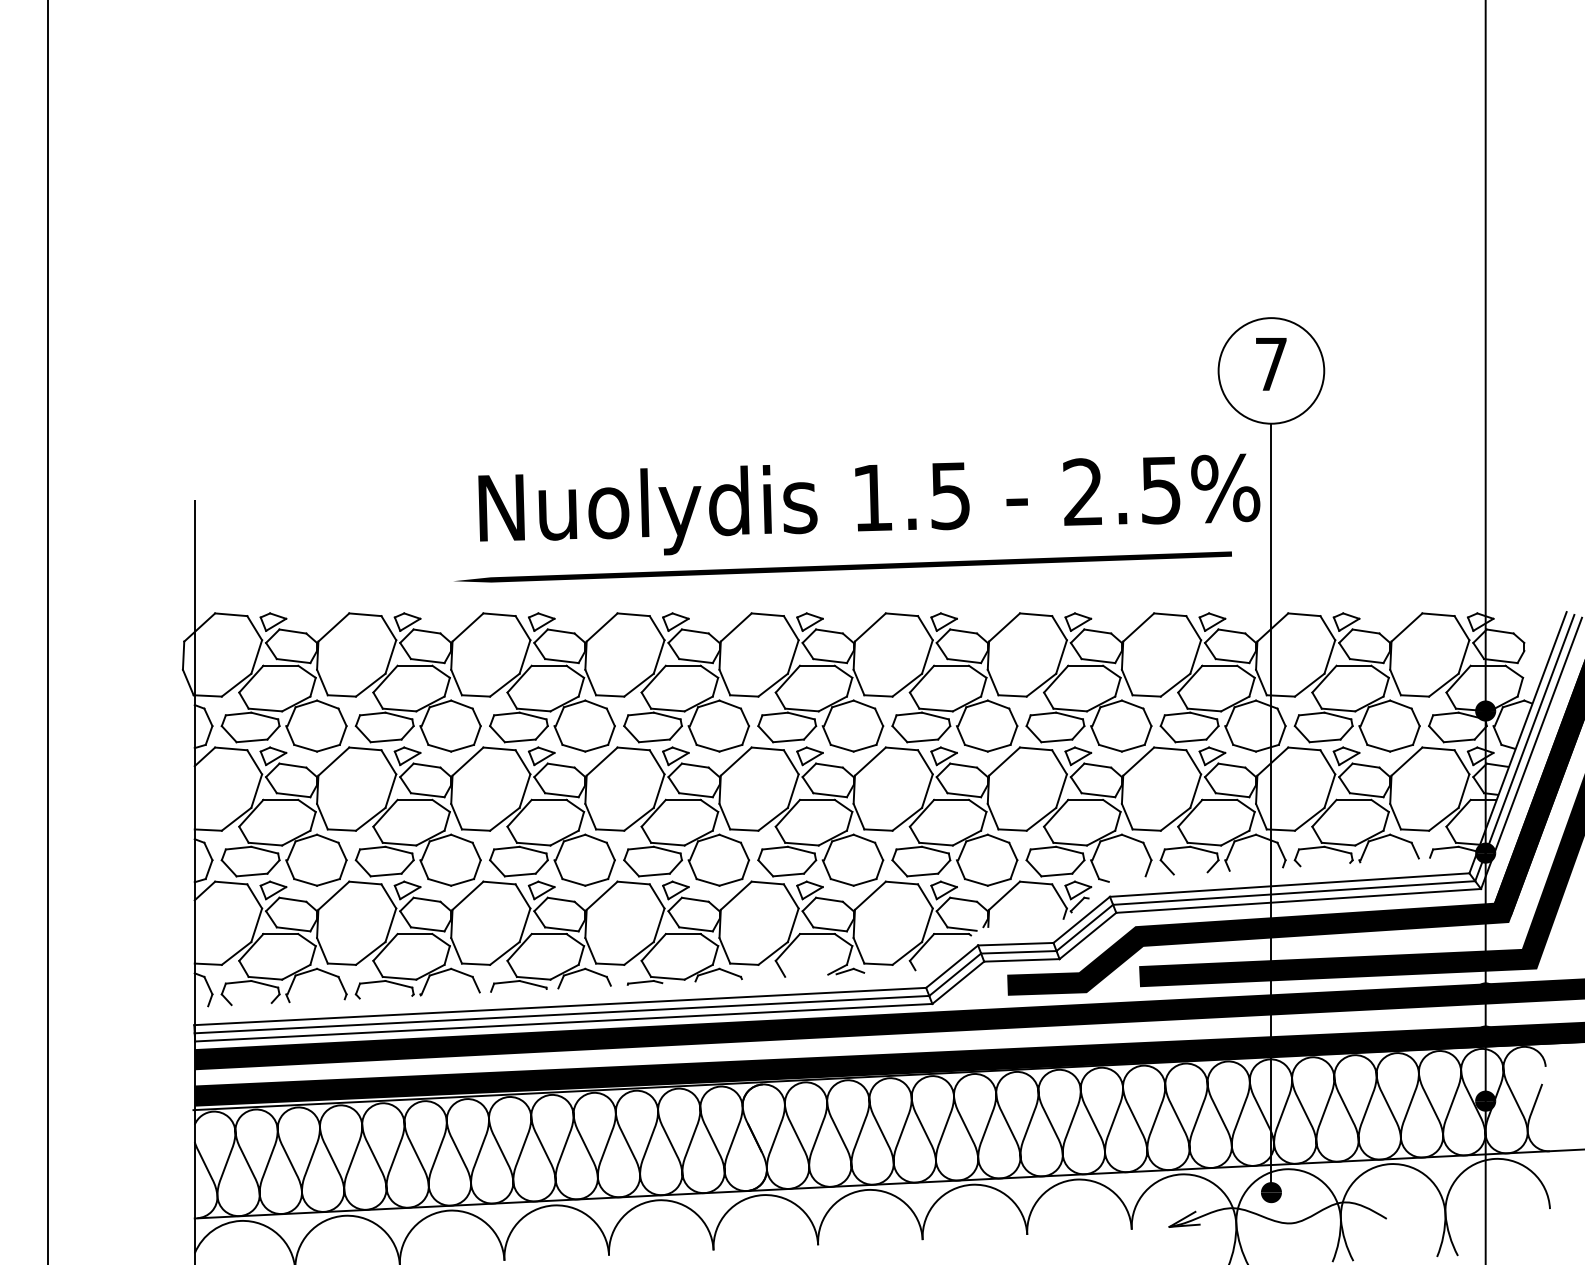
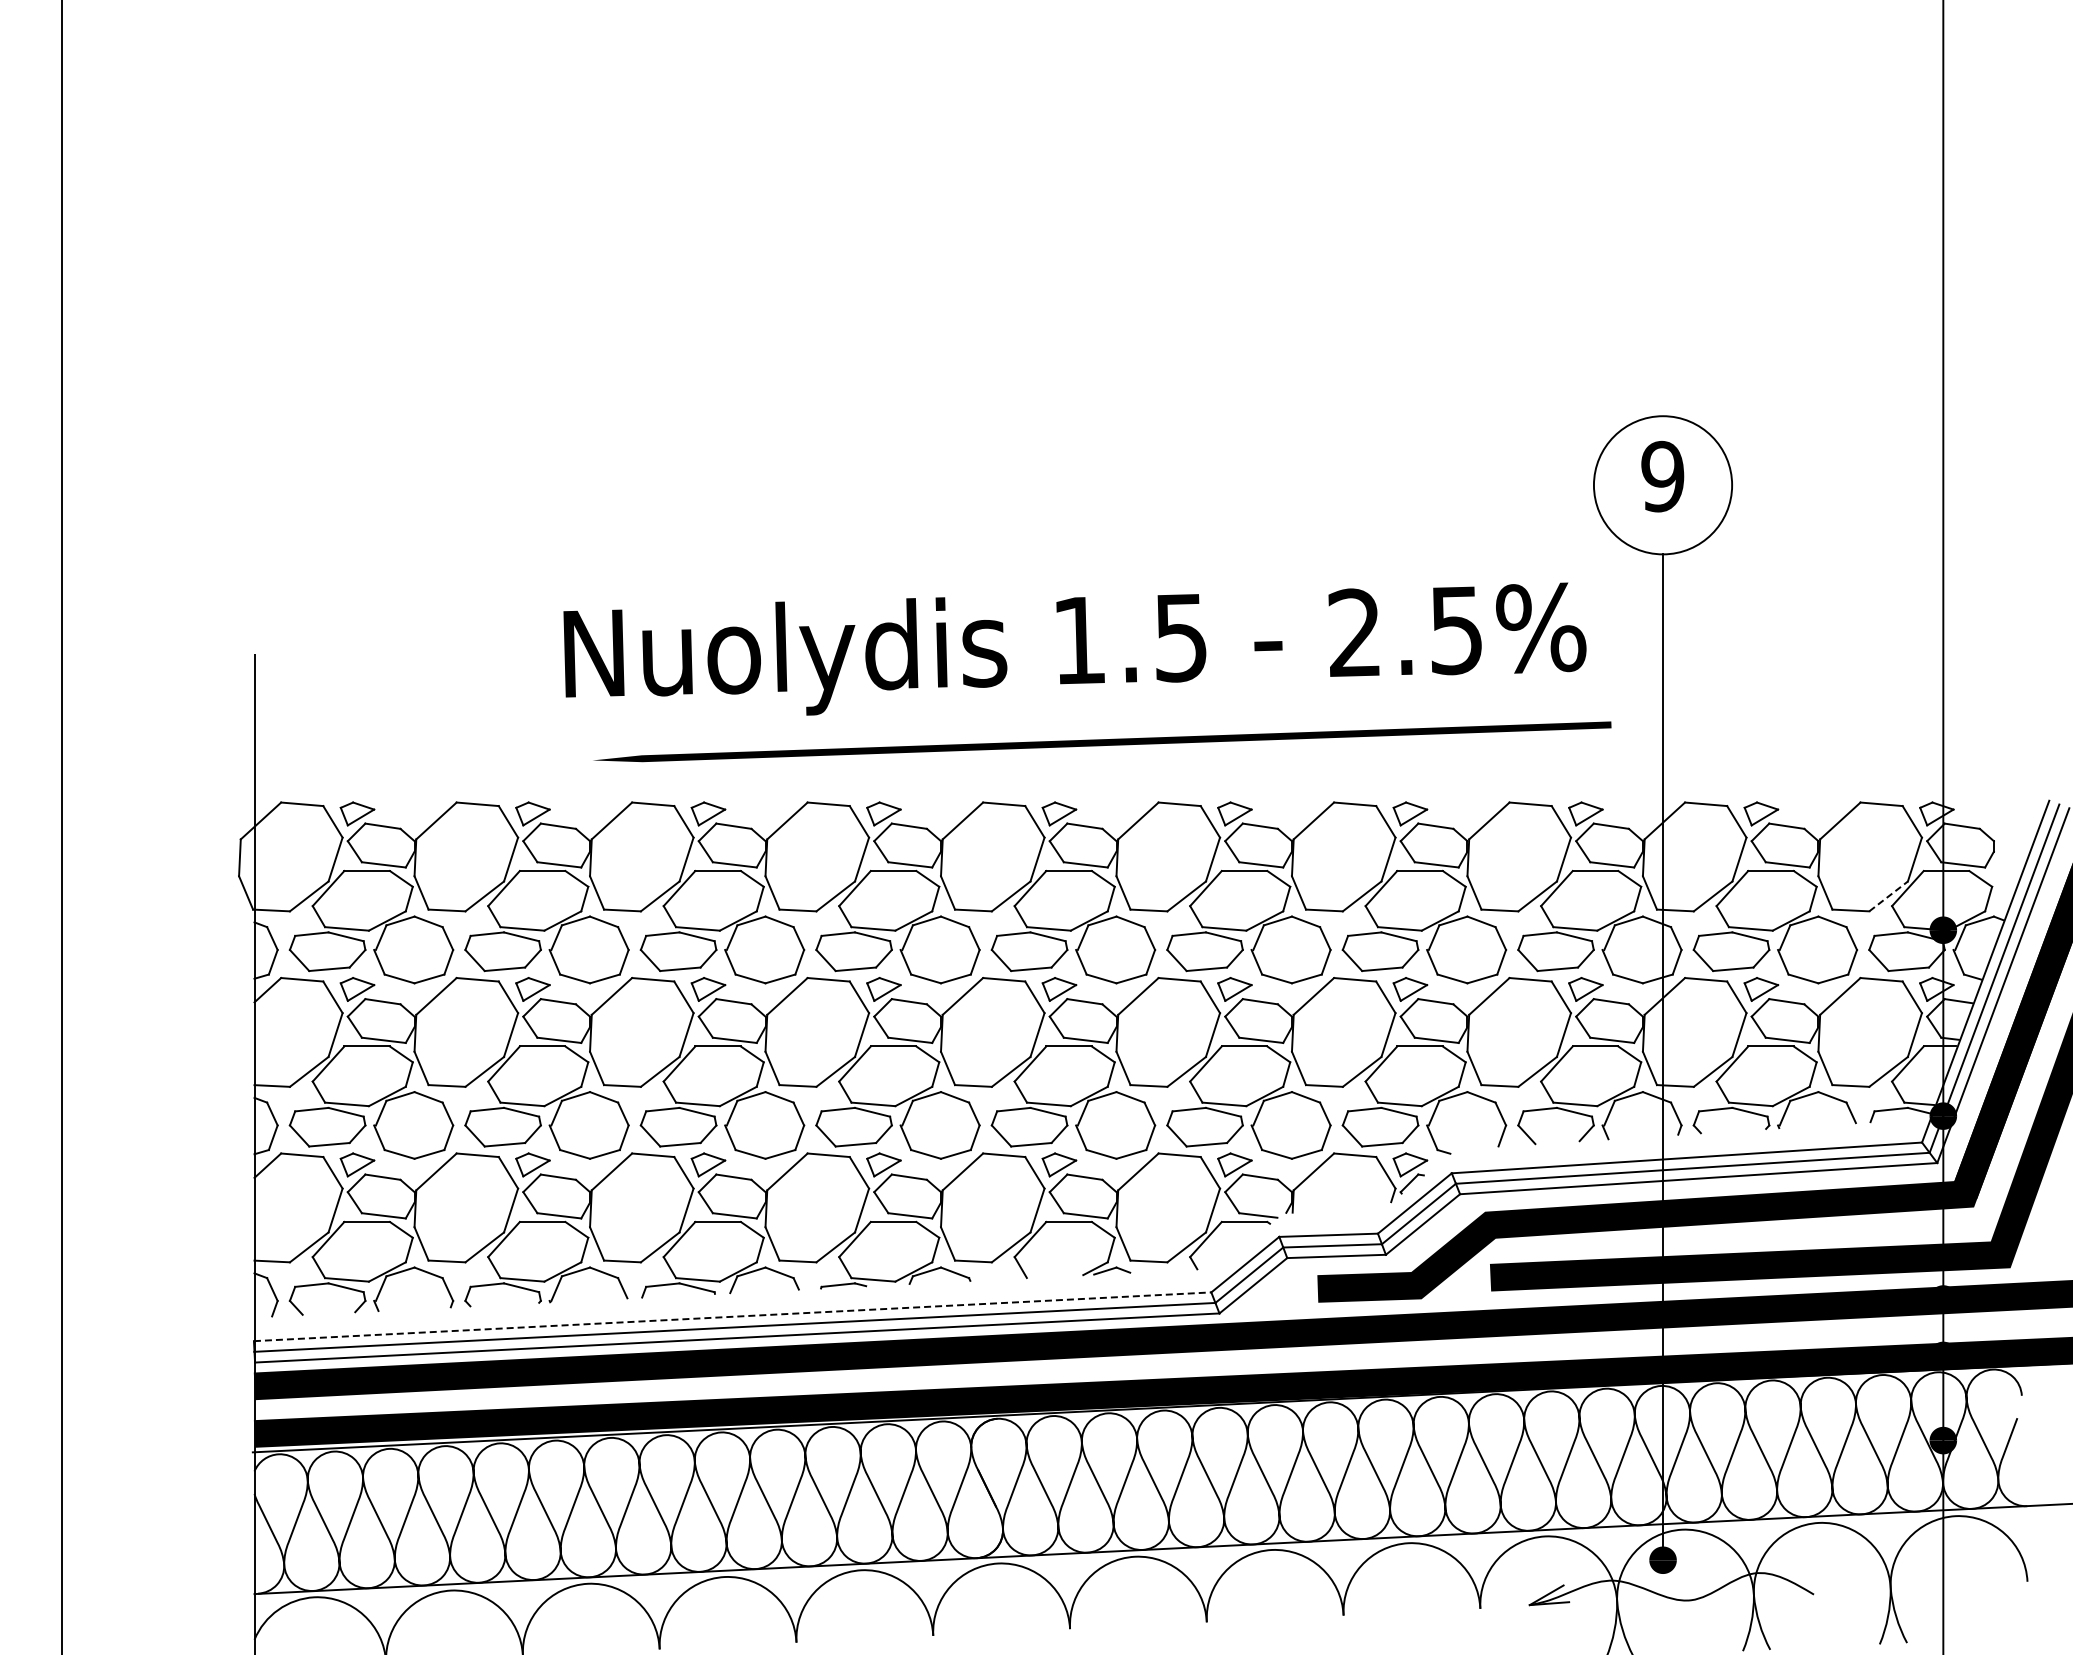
text: (1271, 364) -> (1662, 476), 7 -> 9
text: (868, 504) -> (1074, 648), moved
line: (1444, 685) -> (1889, 896), solid -> dashed
line: (560, 1006) -> (733, 1316), solid -> dashed

